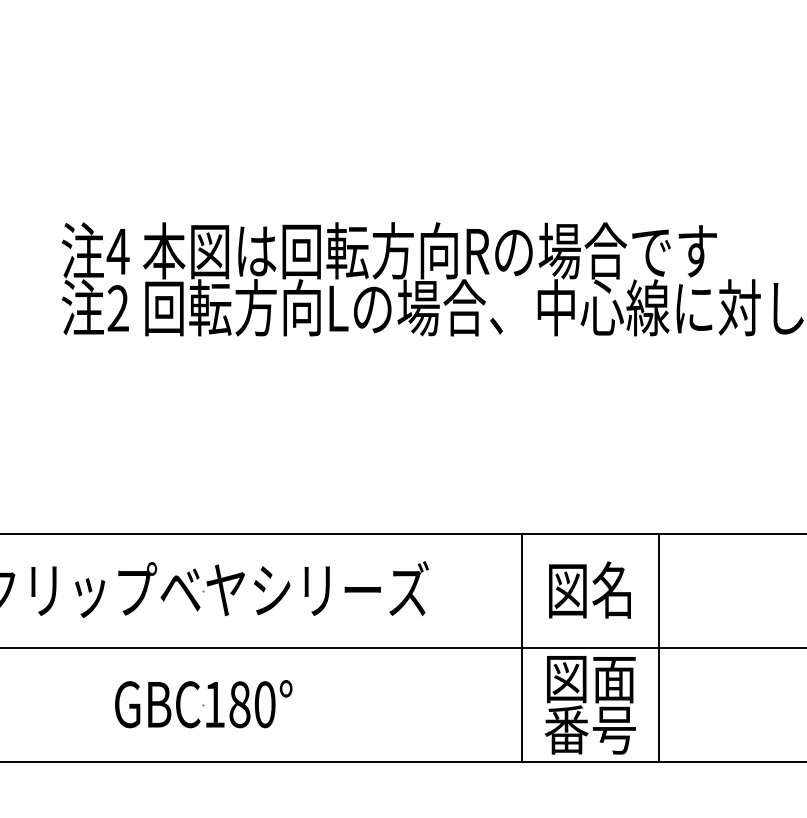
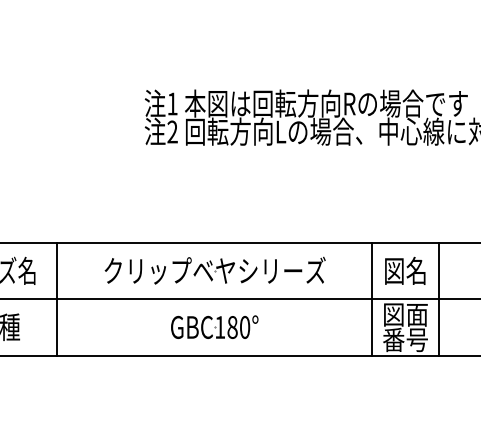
text: (118, 250) -> (172, 103), 4 -> 1

